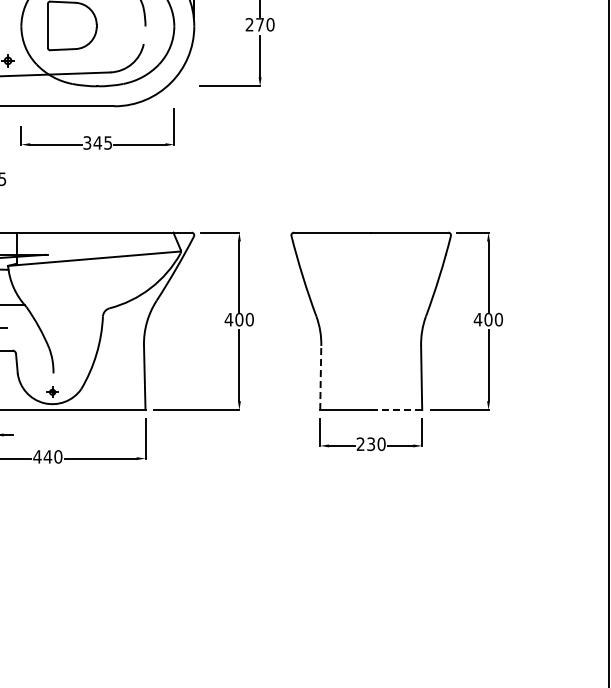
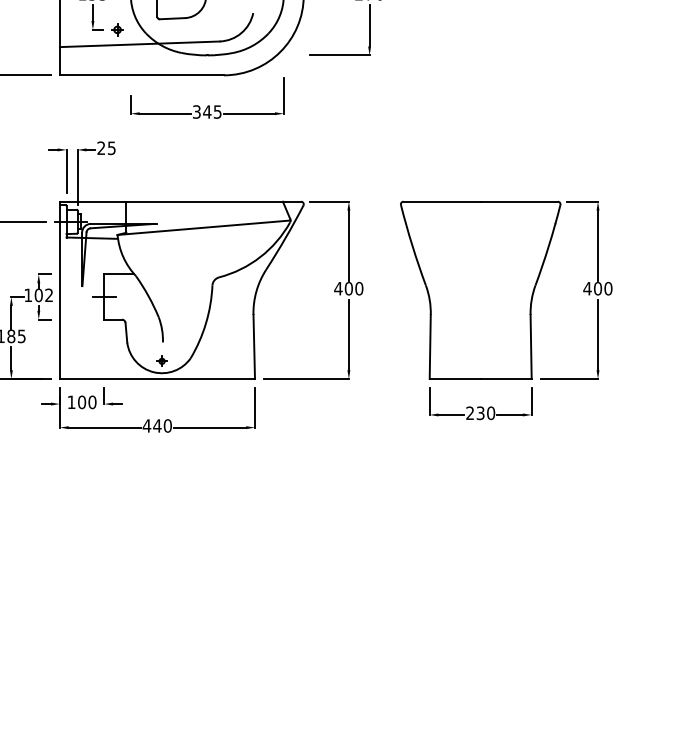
line: (321, 377) -> (430, 346), dashed -> solid
line: (397, 410) -> (506, 379), dashed -> solid

